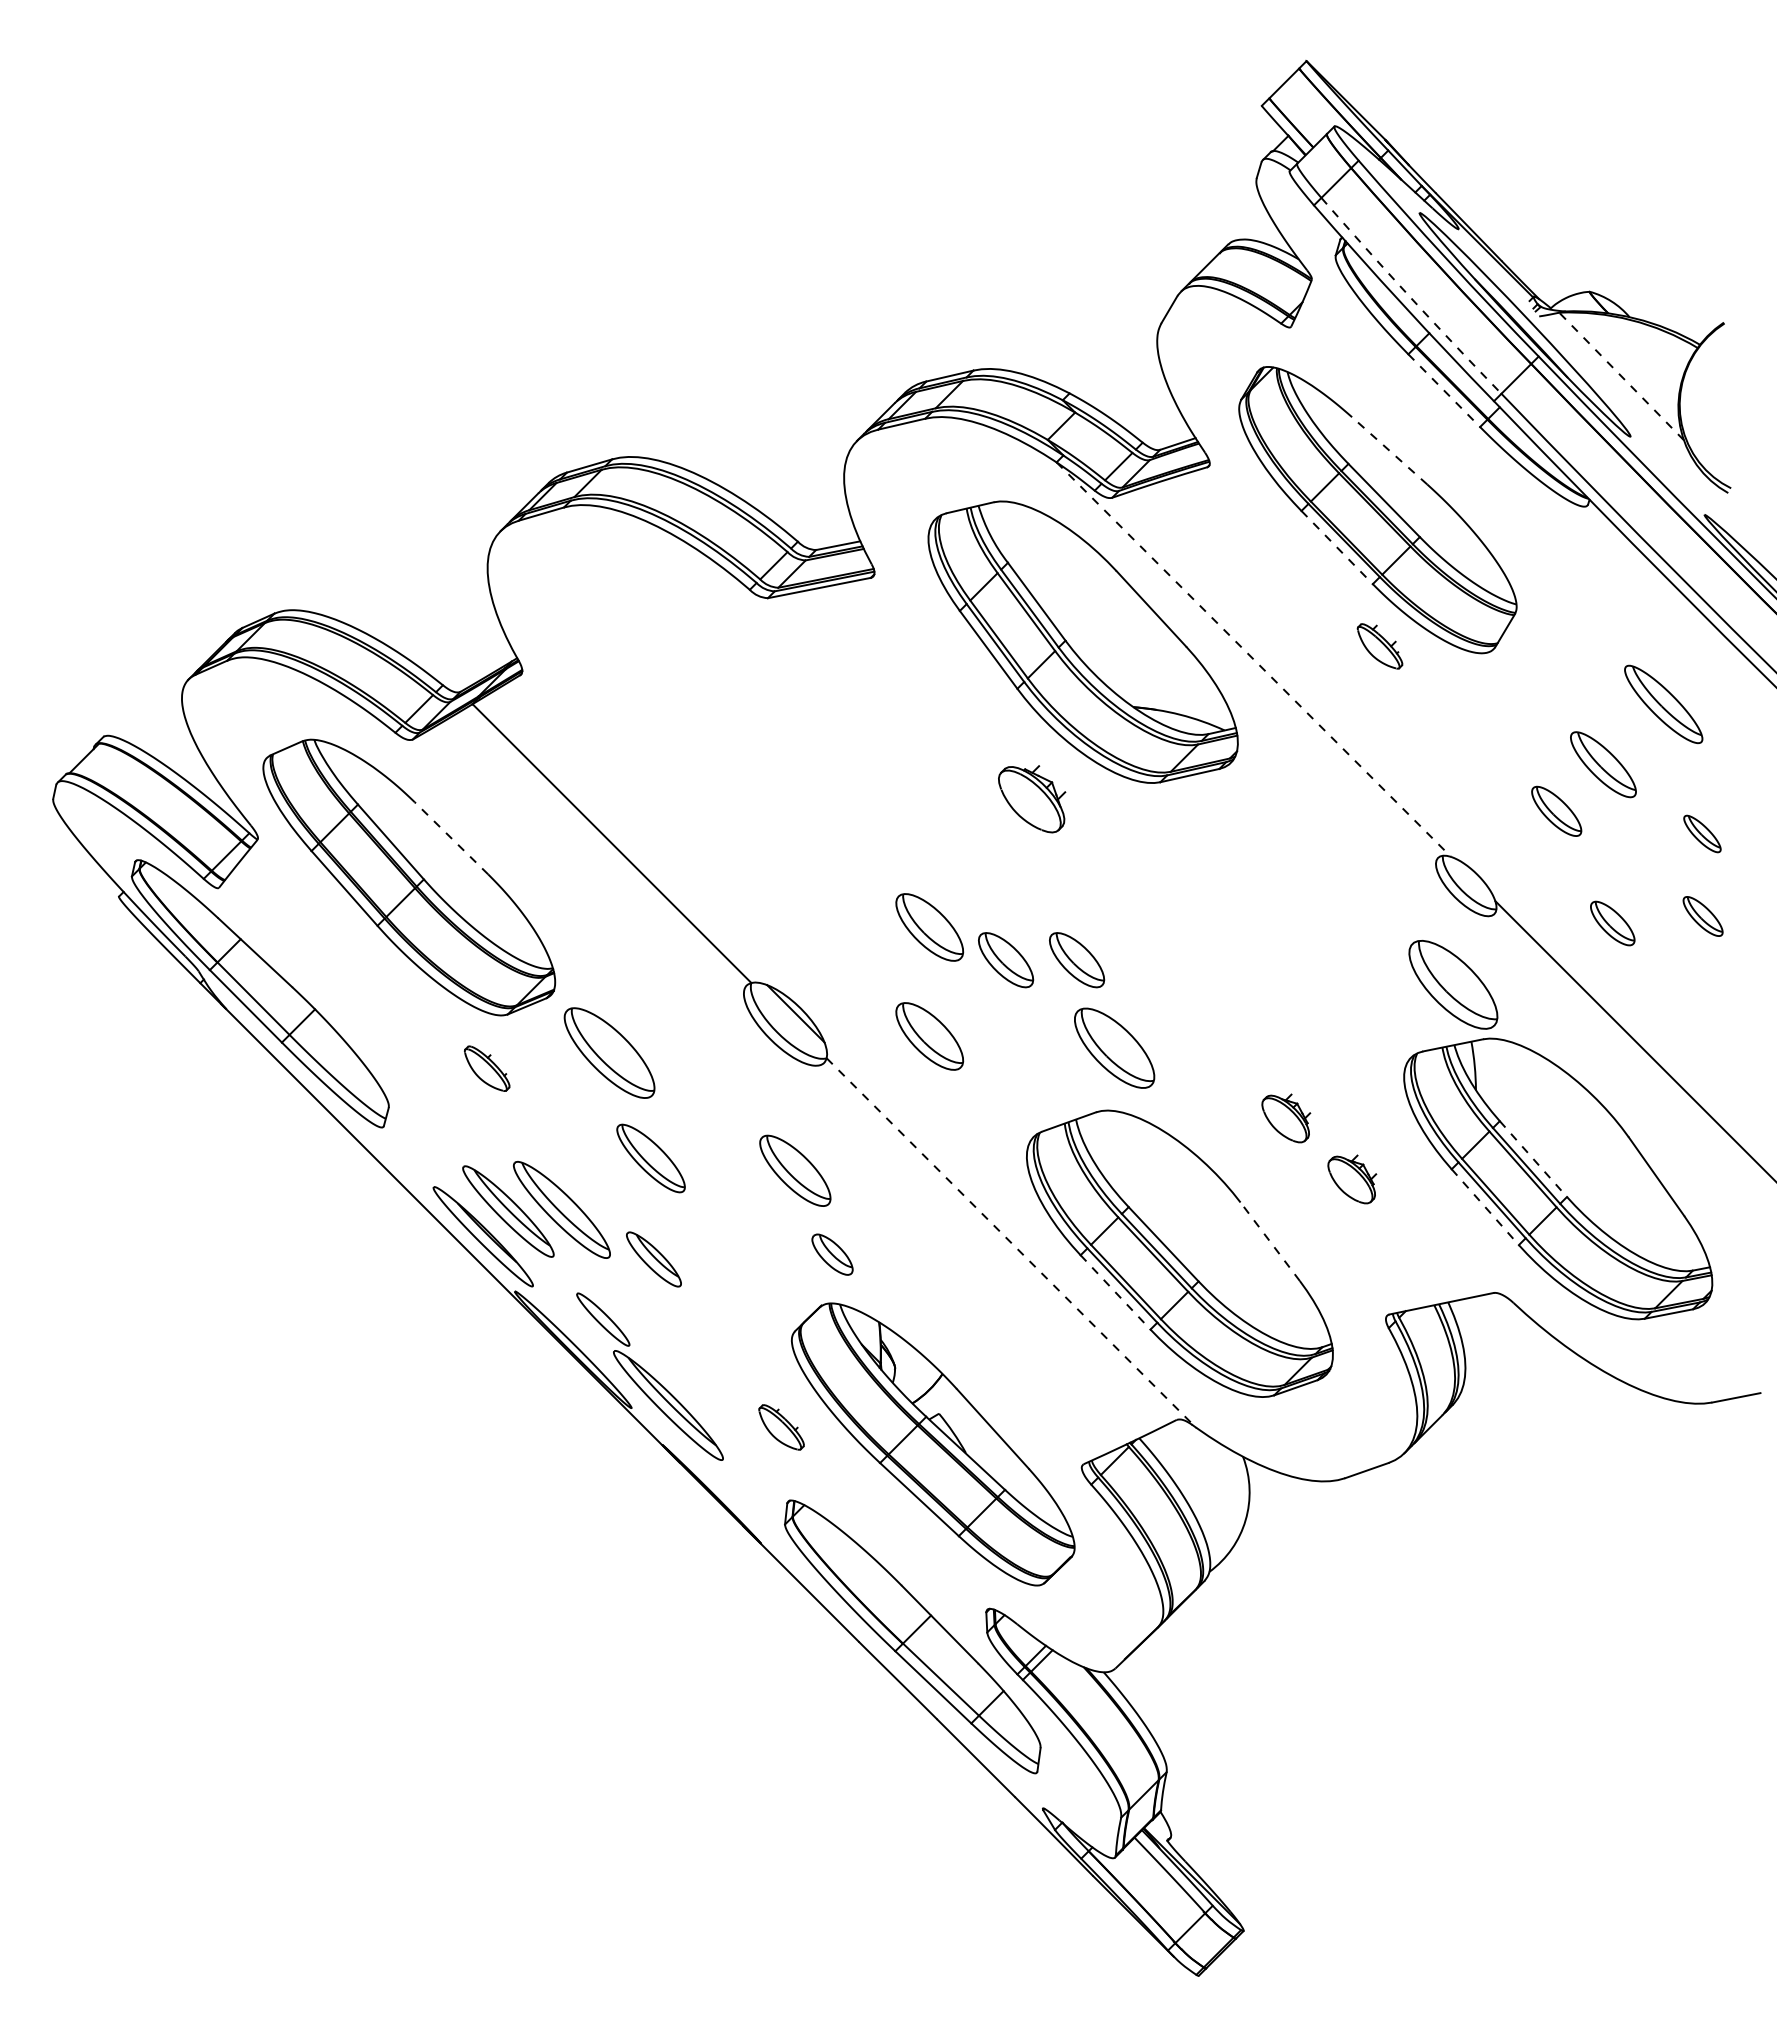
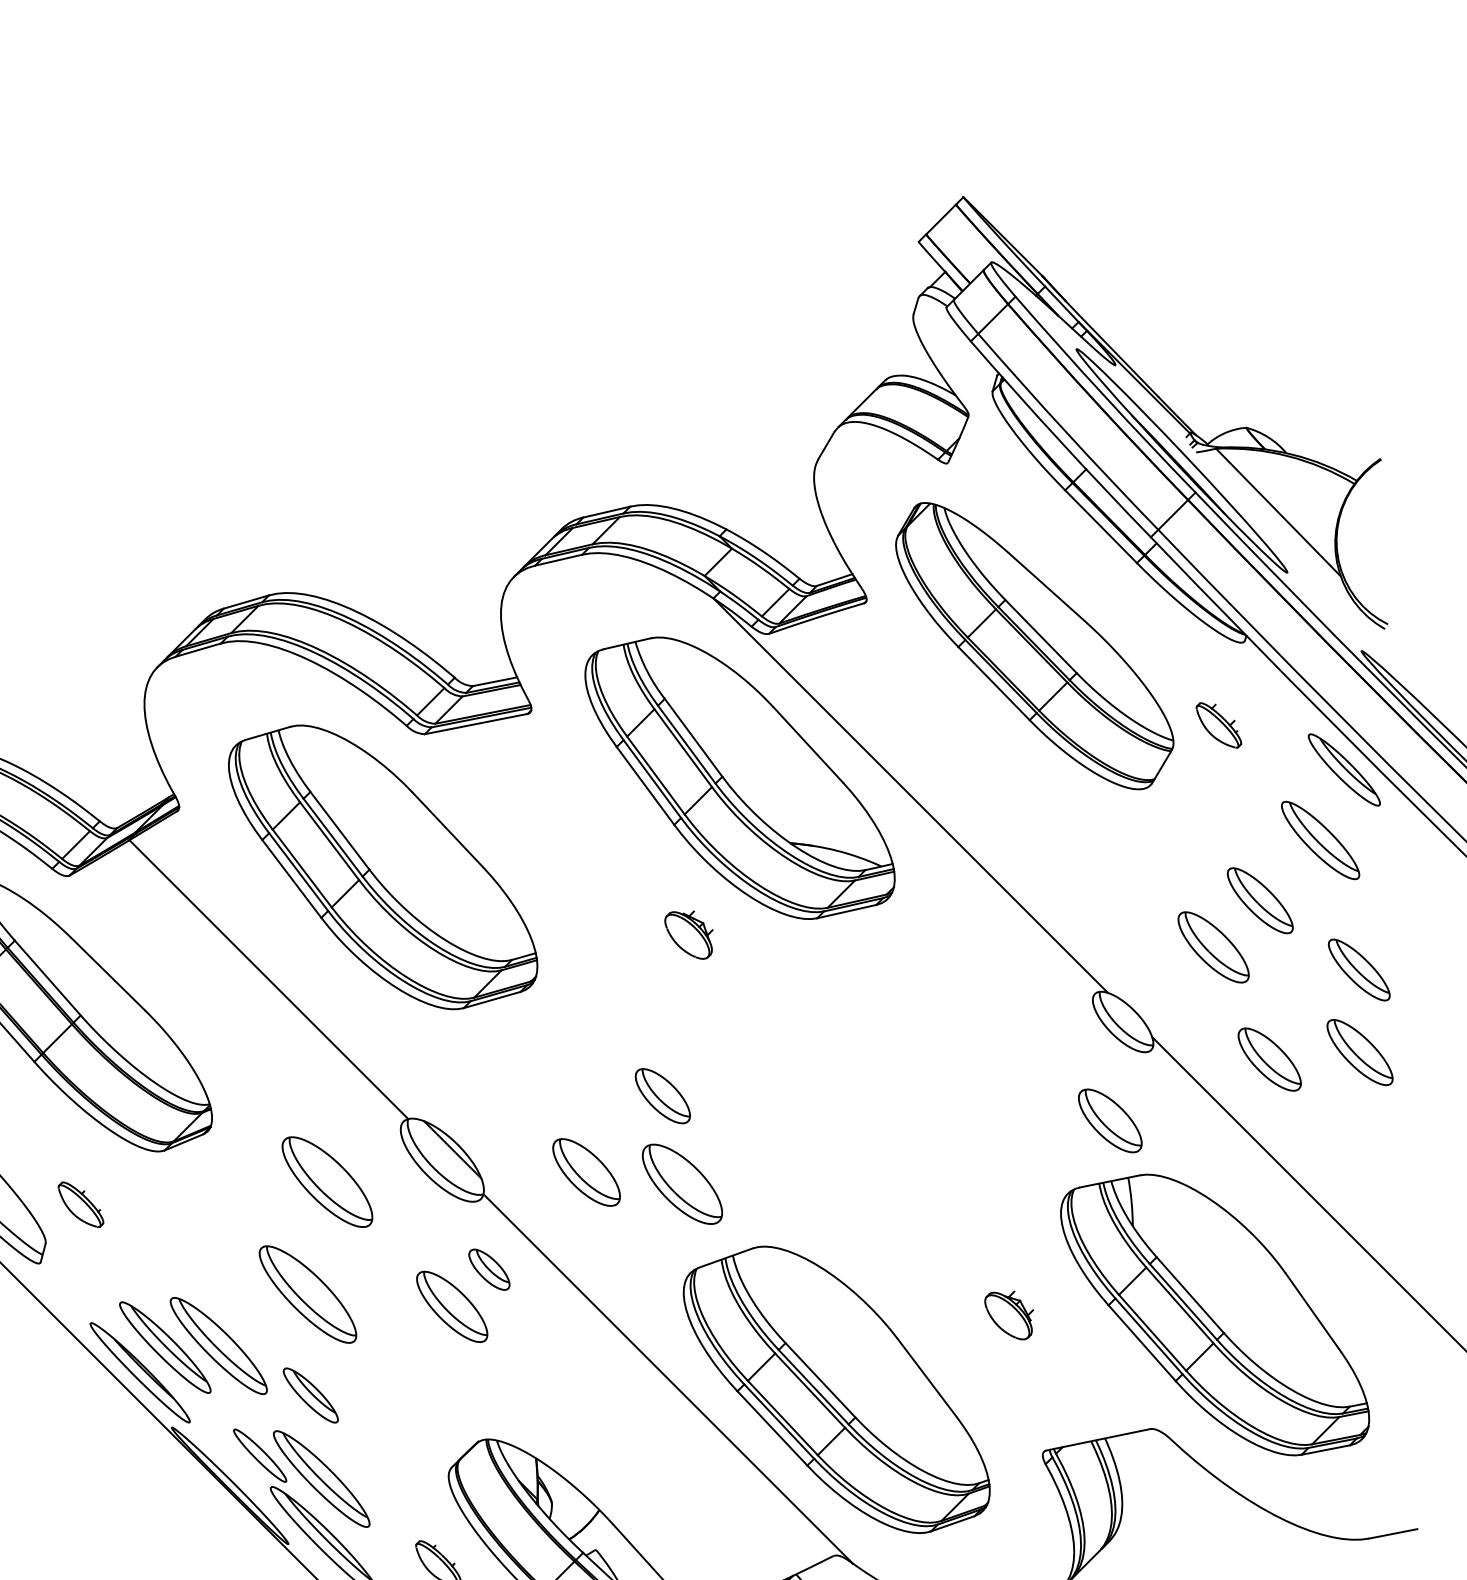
arc: (1410, 297) -> (1067, 433), dashed -> solid
line: (1621, 376) -> (1278, 512), dashed -> solid
line: (1444, 391) -> (1101, 527), dashed -> solid
line: (1389, 450) -> (1046, 586), dashed -> solid
line: (1337, 547) -> (994, 683), dashed -> solid
part: (1687, 633) -> (1344, 769), added
part: (1379, 646) -> (1218, 725), moved
line: (1253, 659) -> (910, 795), dashed -> solid
part: (726, 731) -> (383, 867), added
part: (1031, 798) -> (688, 934), size x0.71
part: (1556, 811) -> (1213, 947), size x1.43
part: (1702, 833) -> (1359, 969), size x1.67
line: (451, 838) -> (108, 974), dashed -> solid
part: (1702, 916) -> (1359, 1052), size x1.67
part: (1612, 923) -> (1269, 1059), size x1.43
part: (929, 927) -> (586, 1063), removed
part: (1077, 960) -> (734, 1096), removed
part: (1453, 984) -> (1110, 1120), size x0.71
part: (1114, 1047) -> (682, 1183), moved
part: (609, 1052) -> (327, 1181), moved
part: (487, 1068) -> (81, 1204), moved
part: (1286, 1118) -> (943, 1254), removed
part: (650, 1158) -> (307, 1294), size x1.43
line: (1533, 1159) -> (1190, 1295), dashed -> solid
line: (1485, 1207) -> (1142, 1343), dashed -> solid
line: (1269, 1241) -> (926, 1377), dashed -> solid
line: (1011, 1243) -> (668, 1379), dashed -> solid
part: (832, 1254) -> (489, 1269), moved
line: (1115, 1292) -> (772, 1428), dashed -> solid
part: (664, 1342) -> (321, 1478), added

